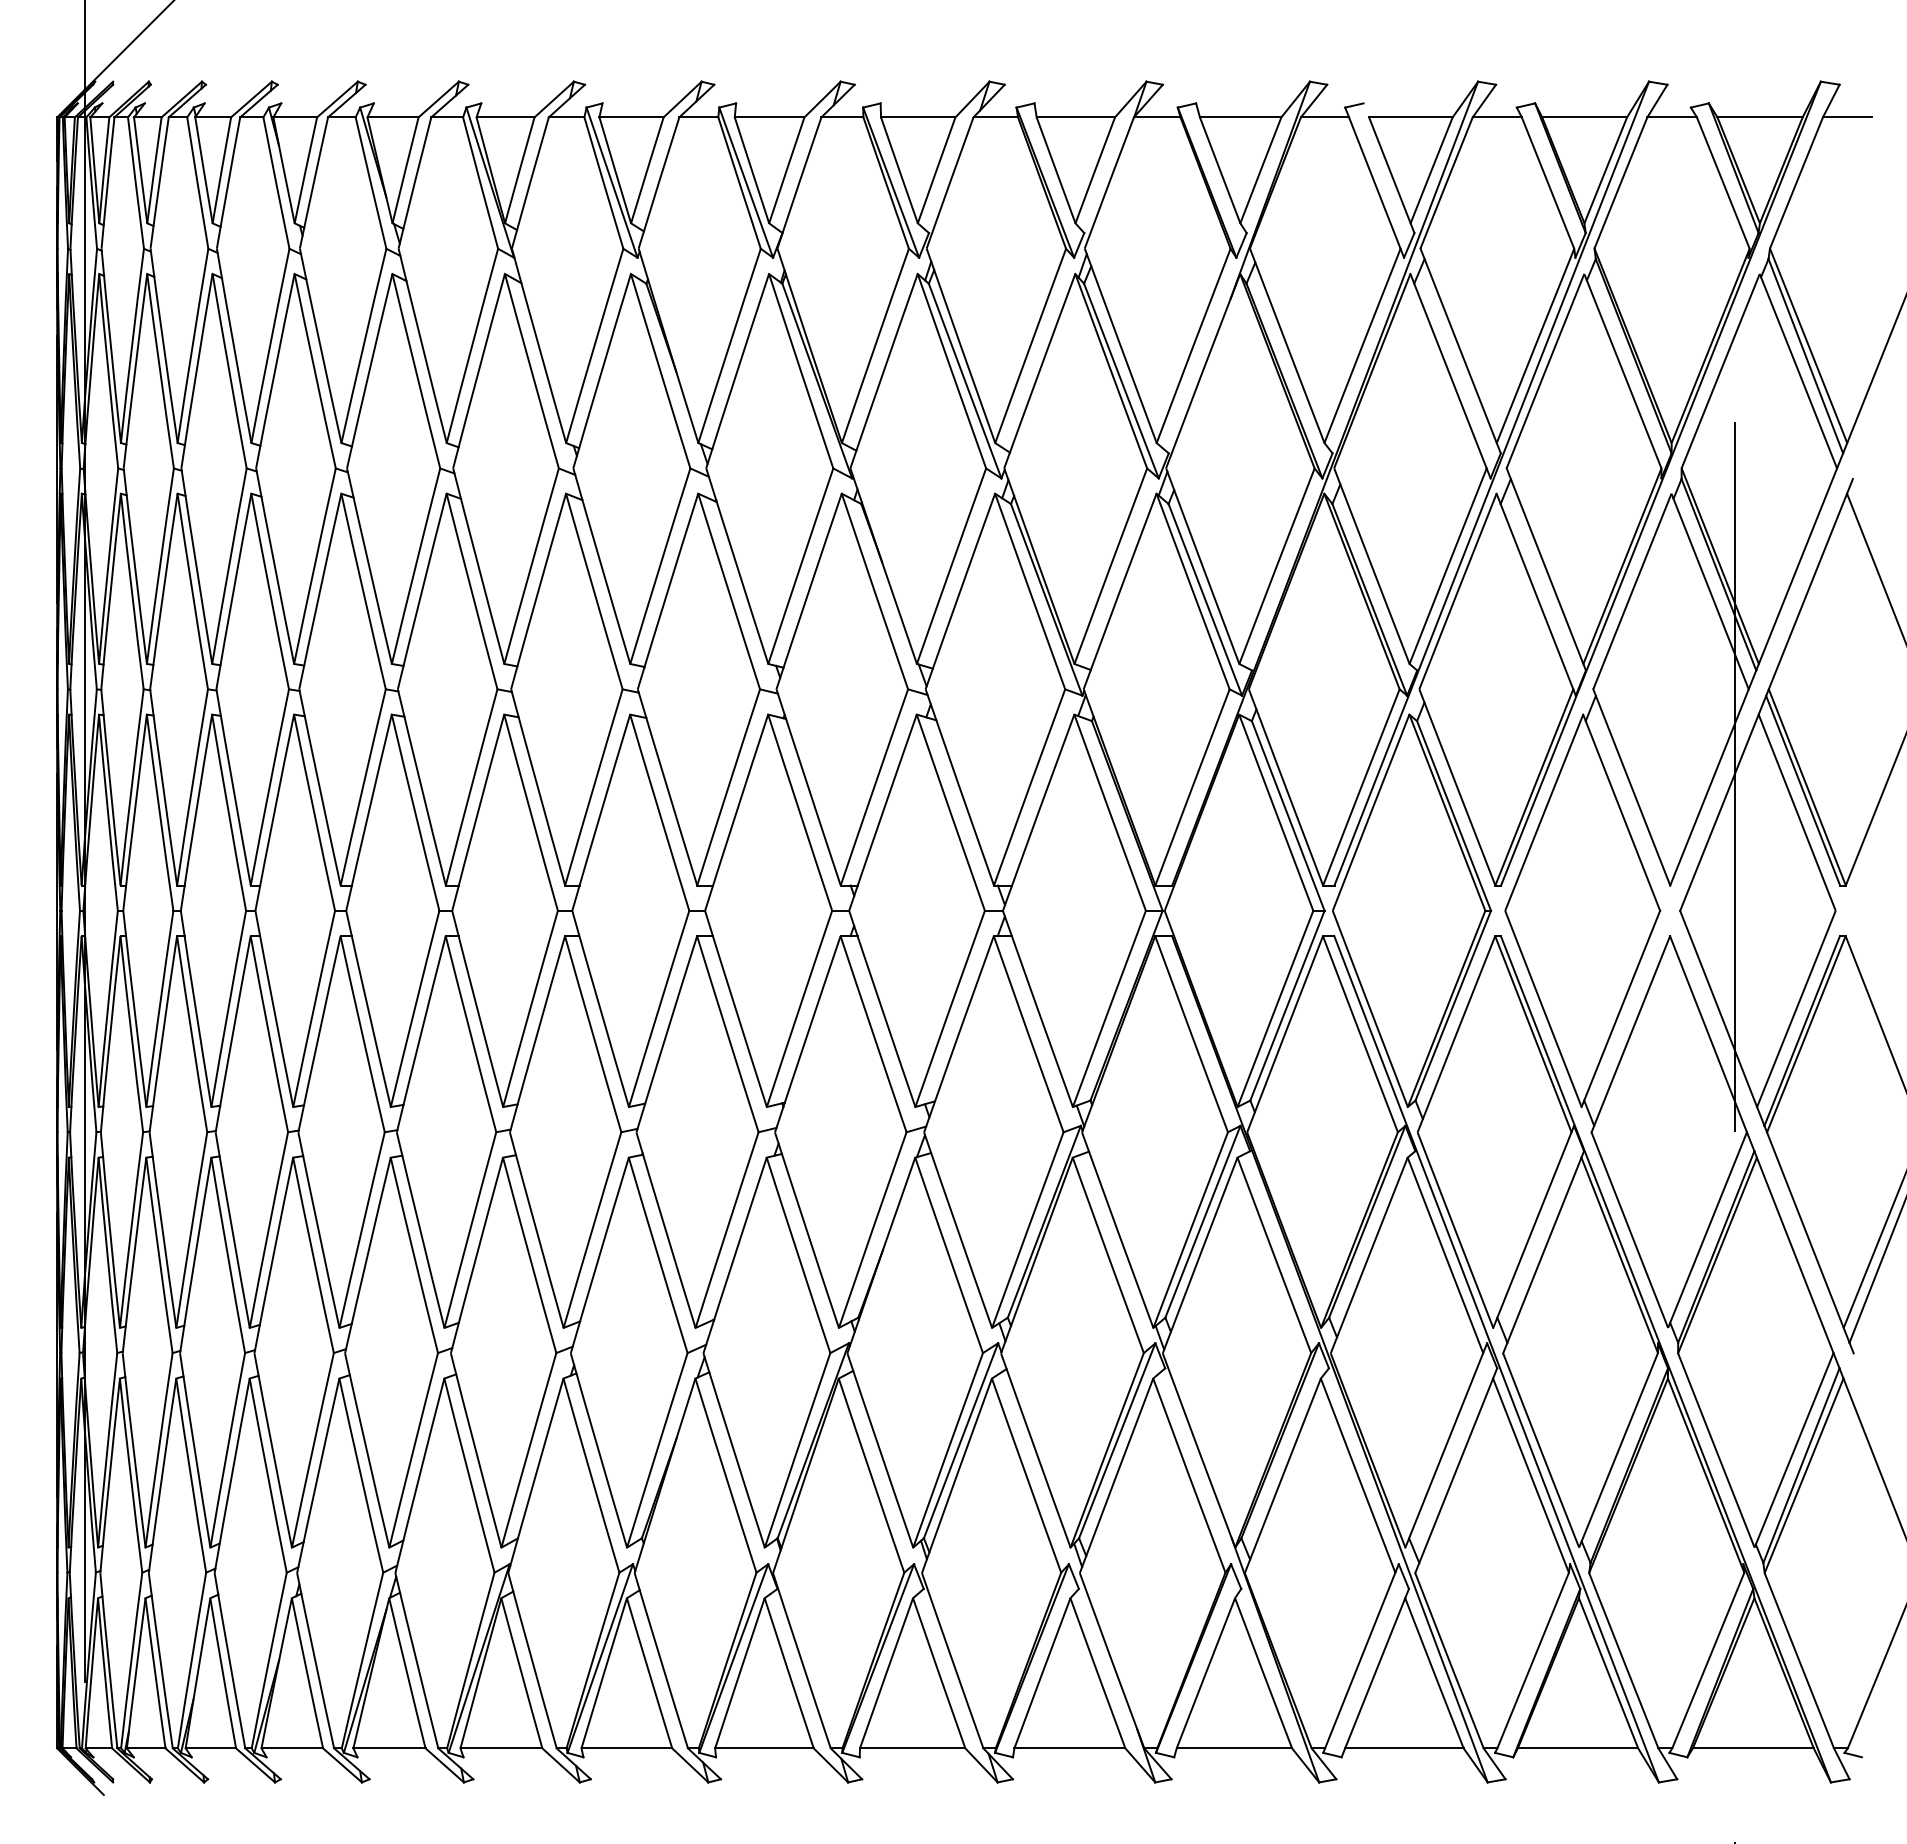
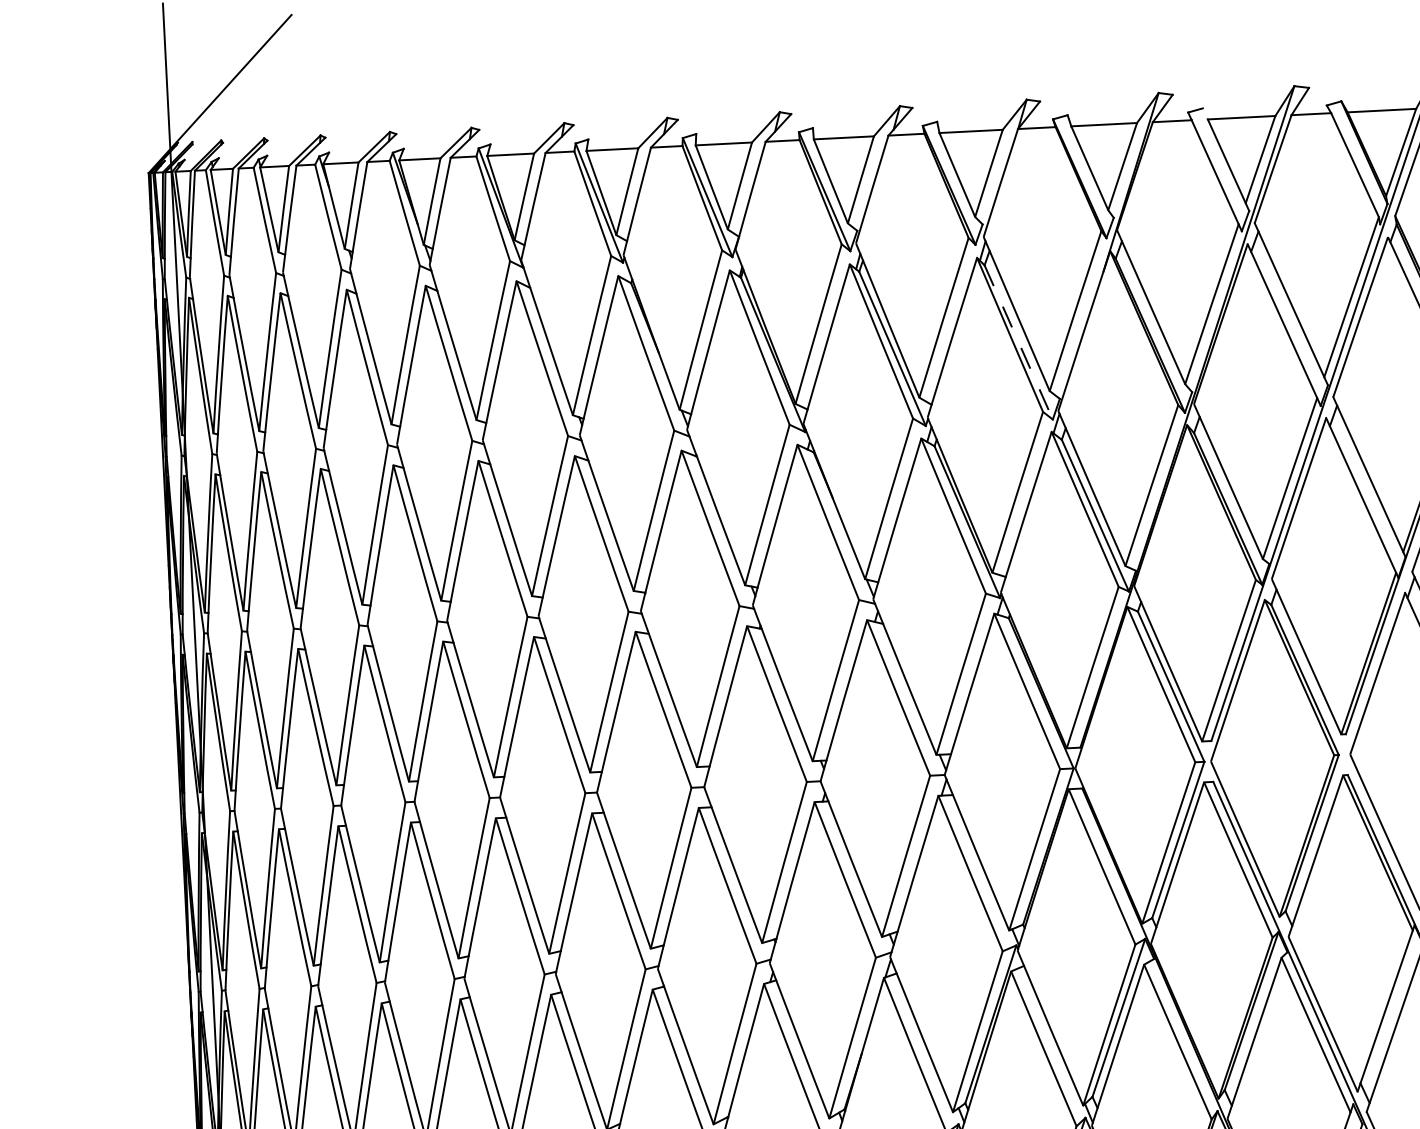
line: (1121, 381) -> (1018, 342), solid -> dashed

